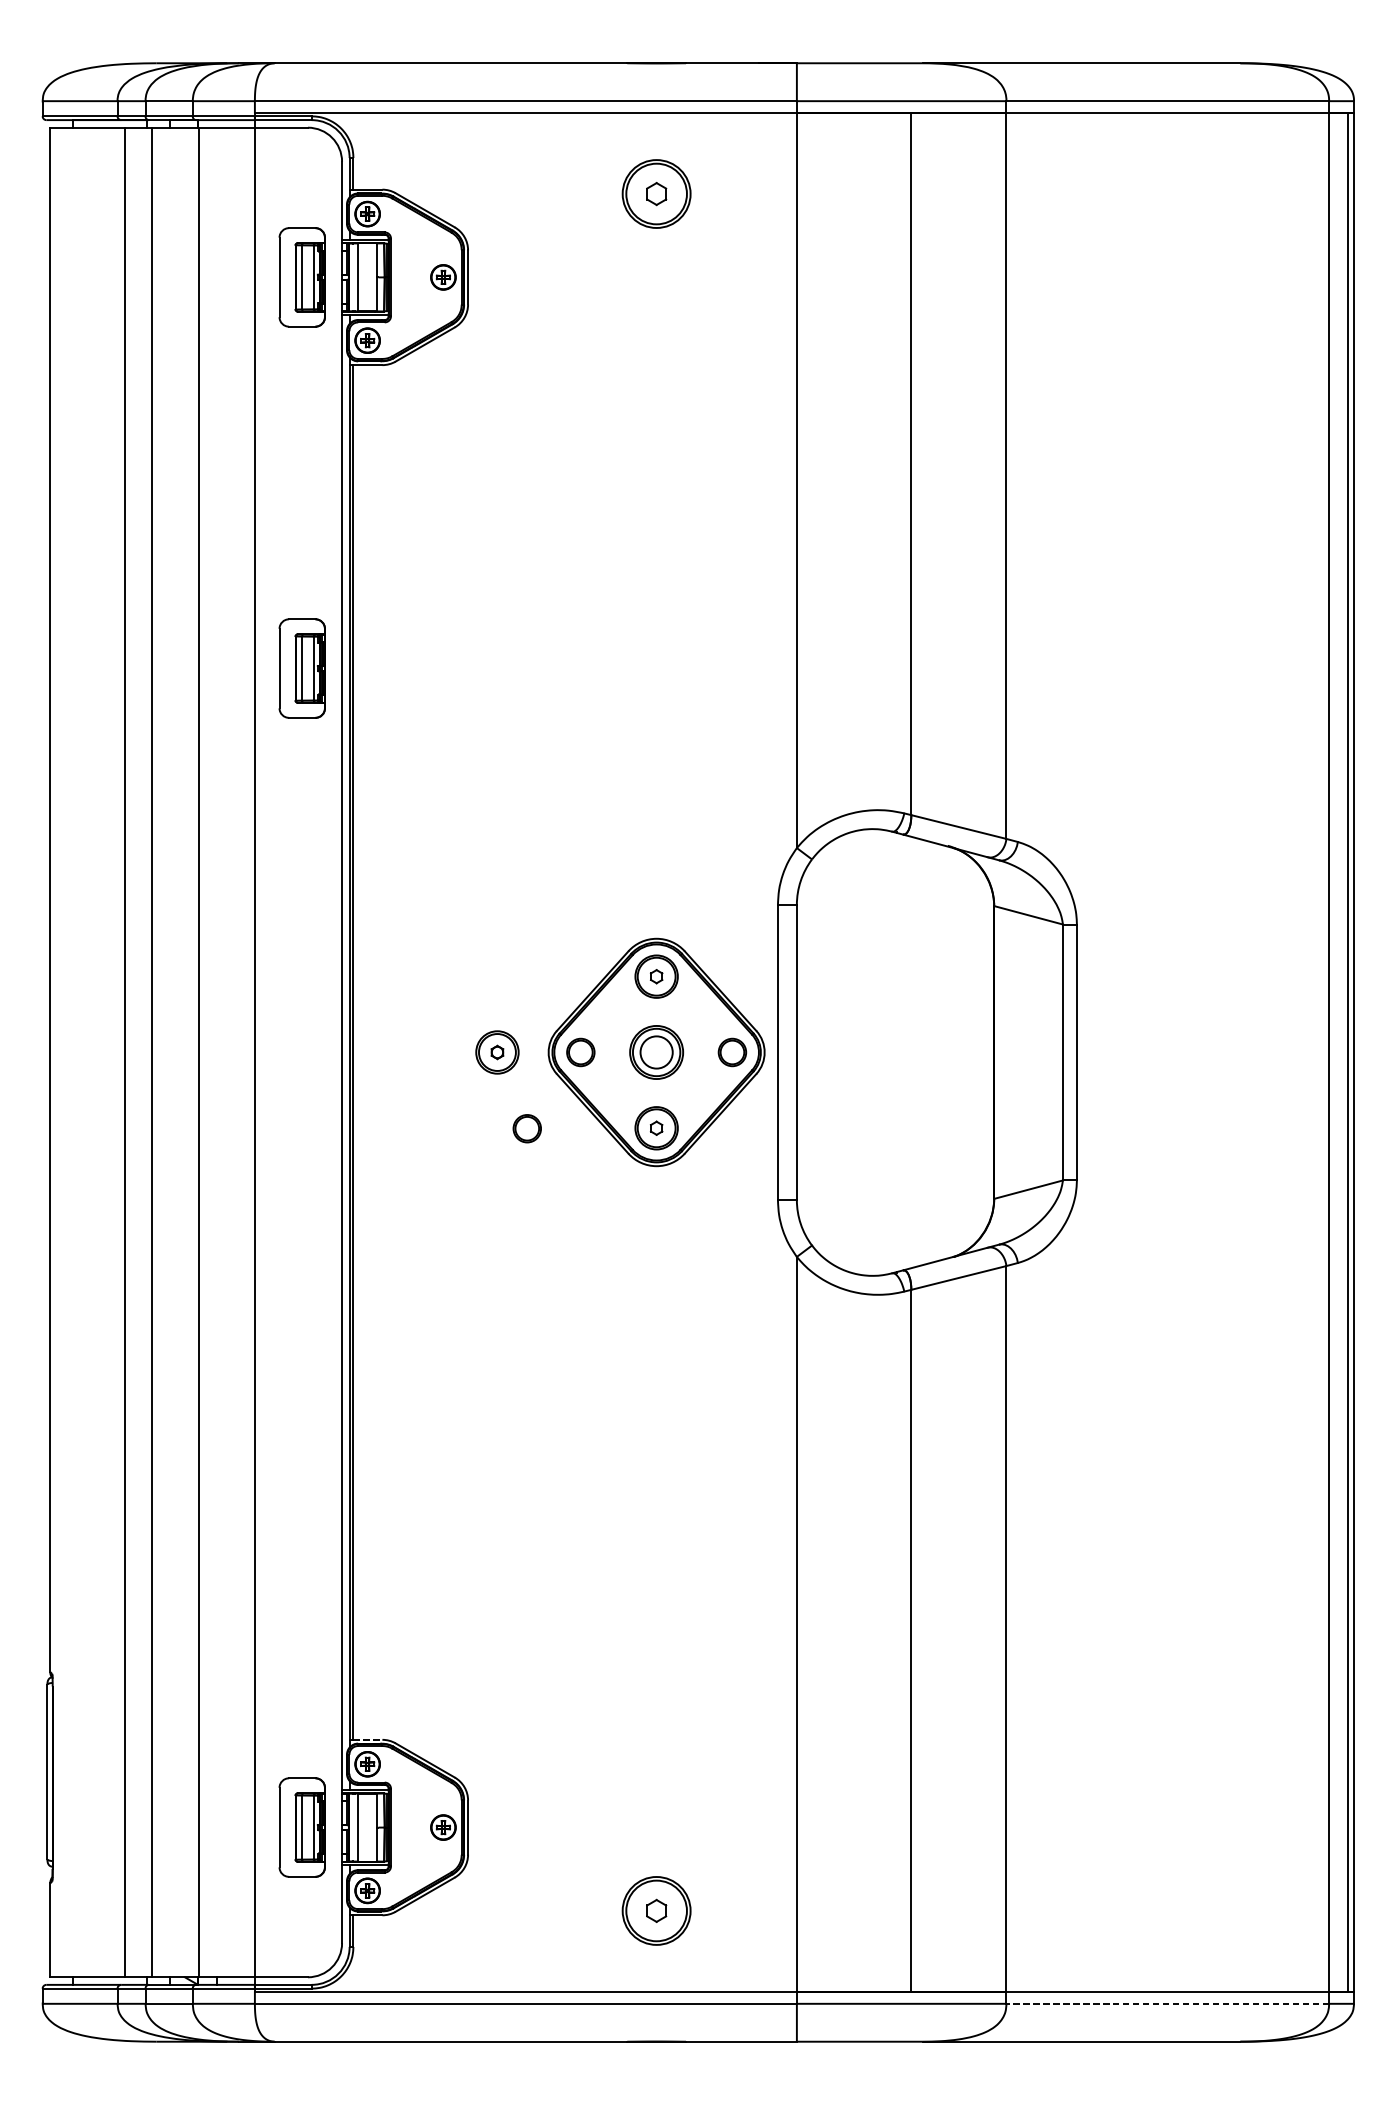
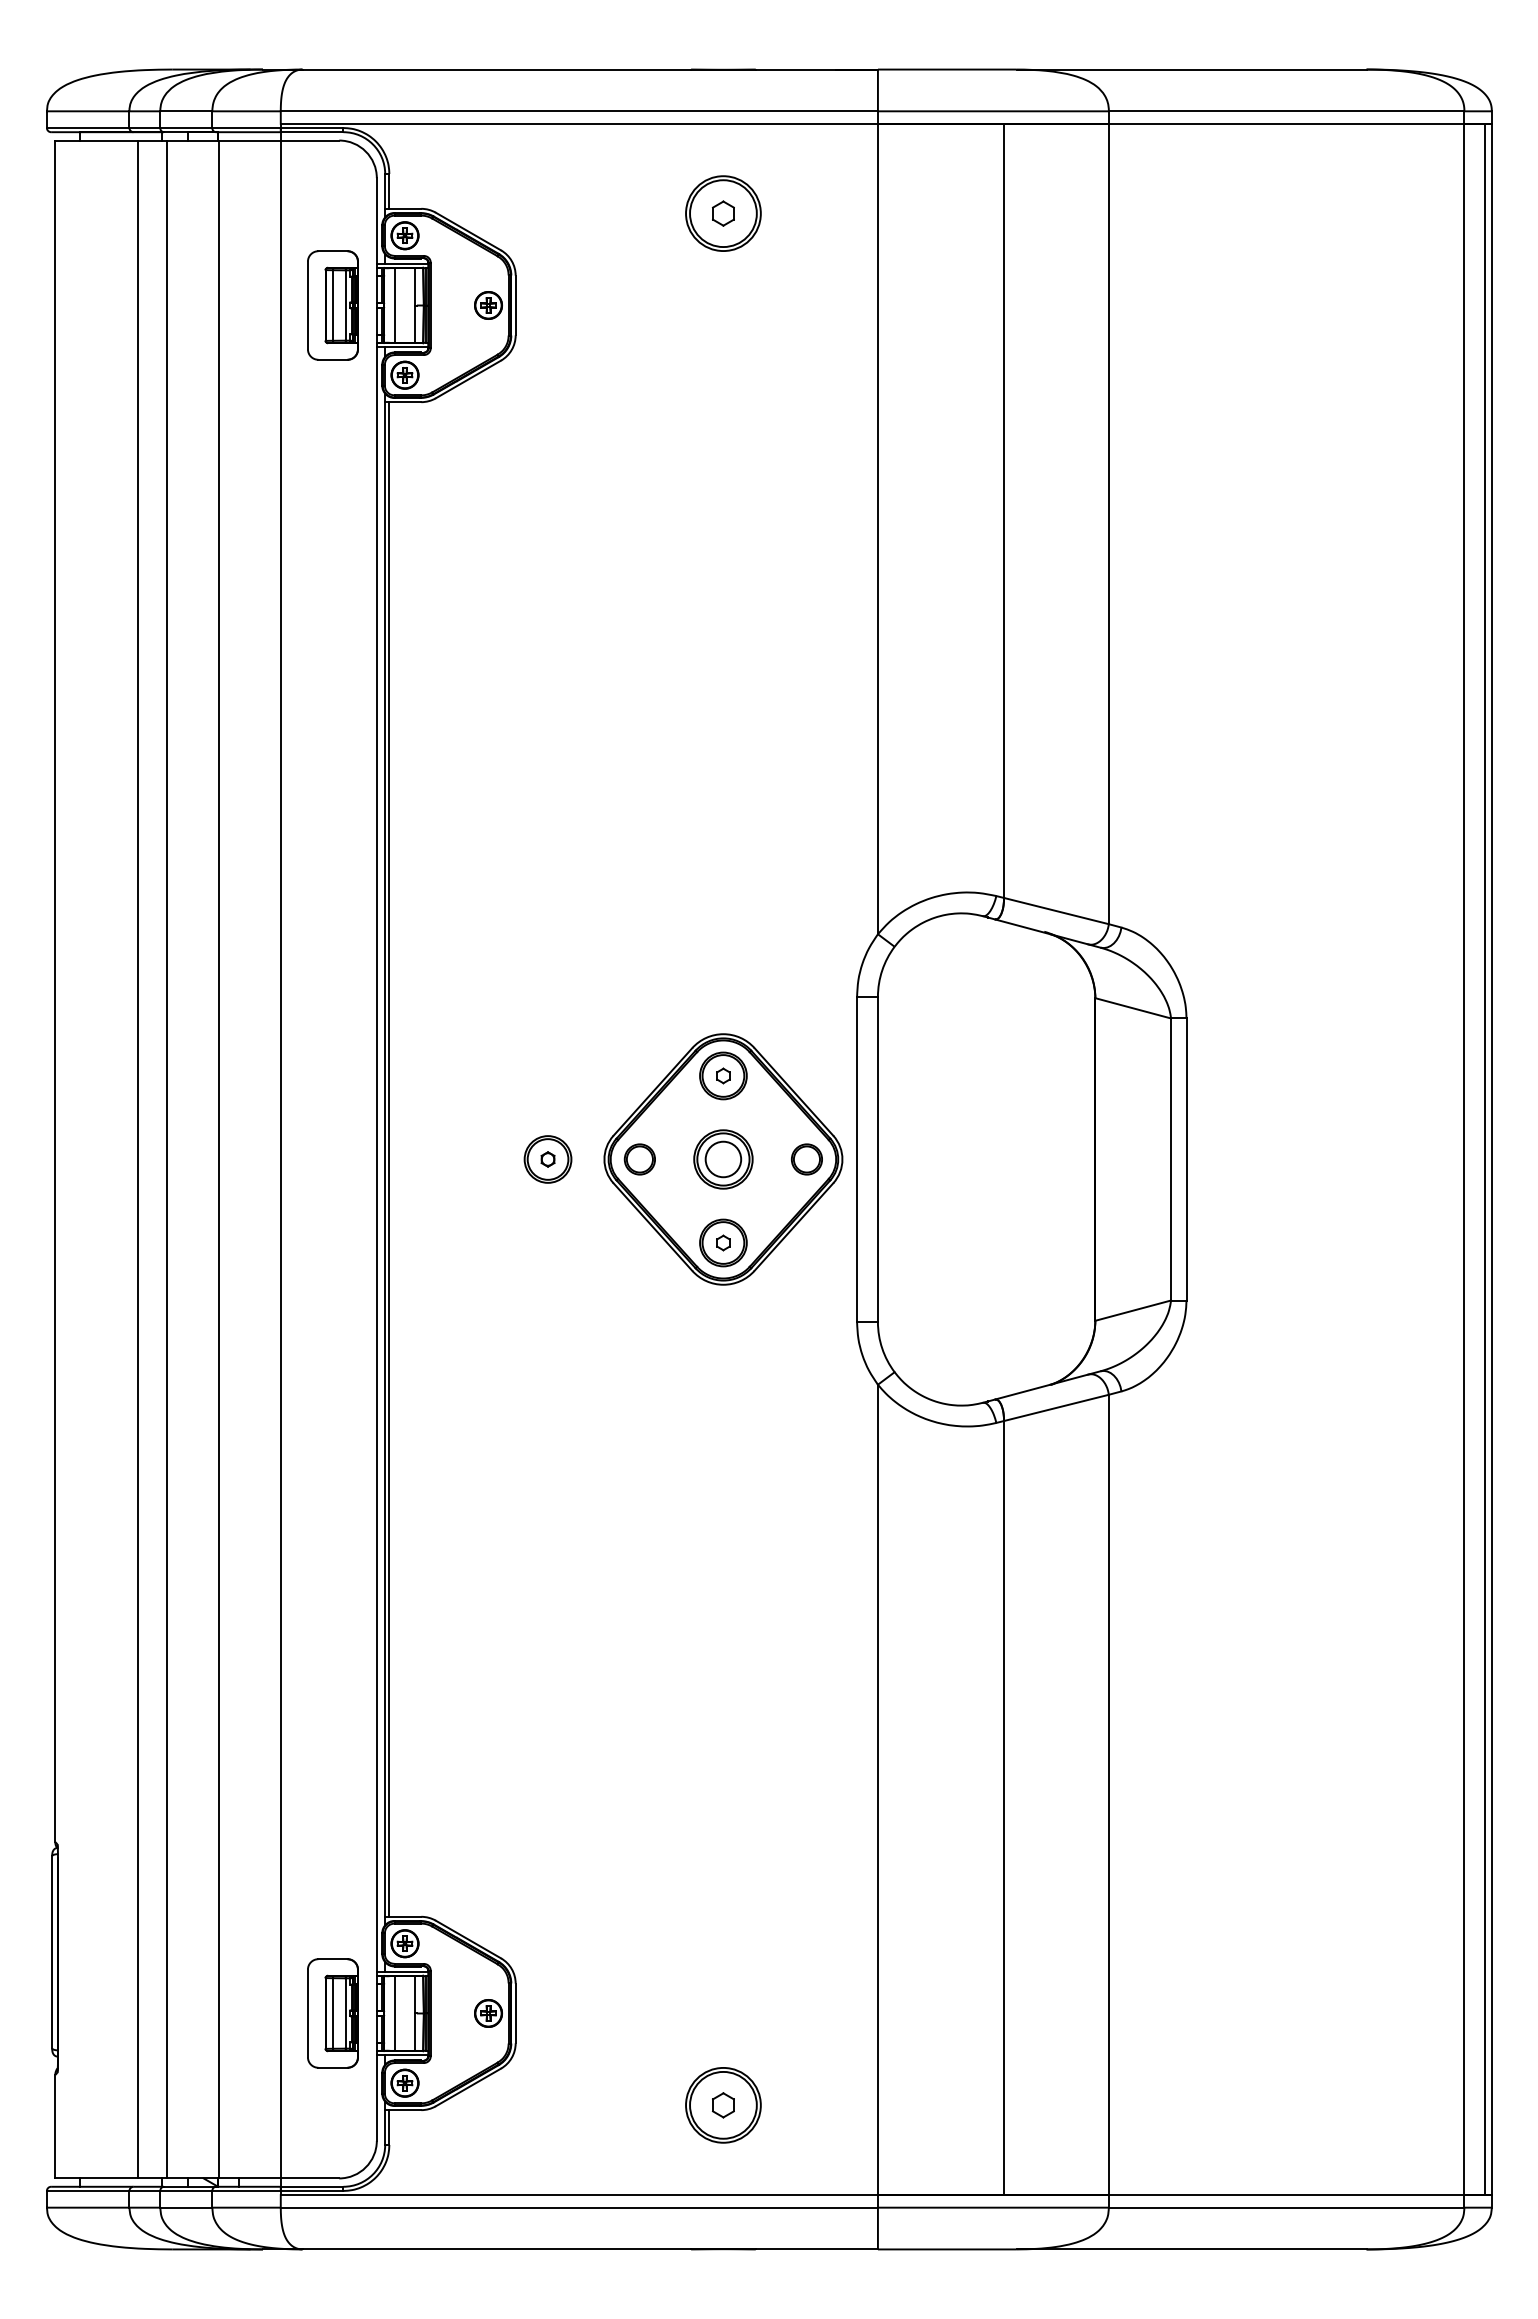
part: (301, 668) -> (332, 736), removed
part: (526, 1128) -> (580, 1243), removed
line: (368, 1739) -> (405, 1916), dashed -> solid
line: (1167, 2003) -> (1286, 2207), dashed -> solid

